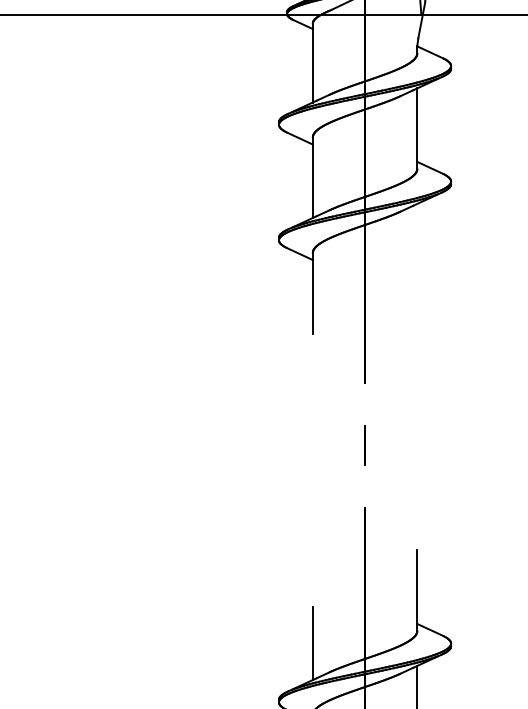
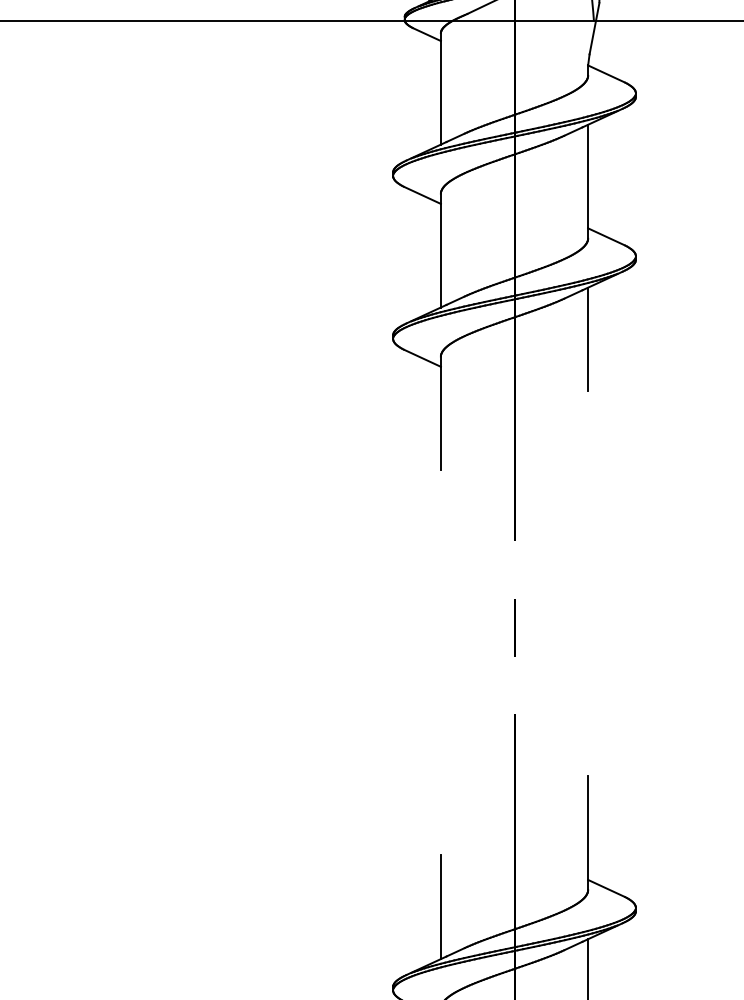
line: (417, 240) -> (588, 339), added

